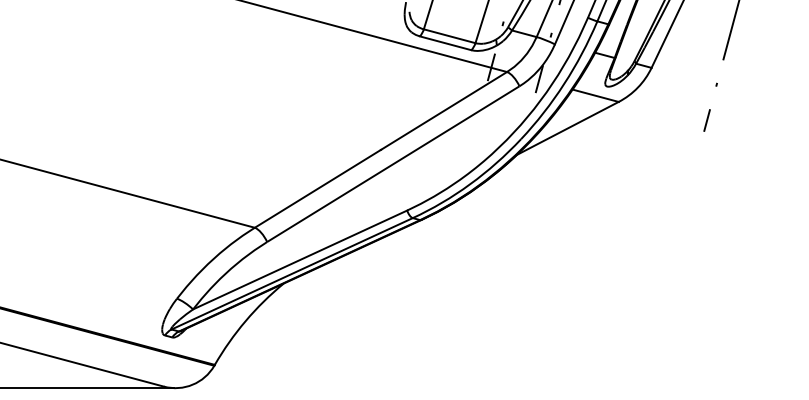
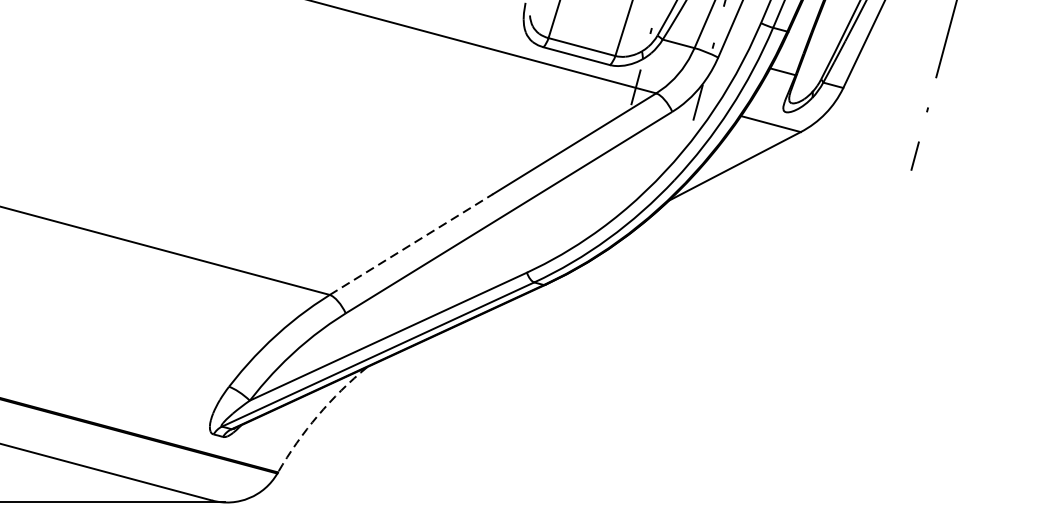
line: (318, 188) -> (412, 244), solid -> dashed
arc: (245, 321) -> (317, 416), solid -> dashed

